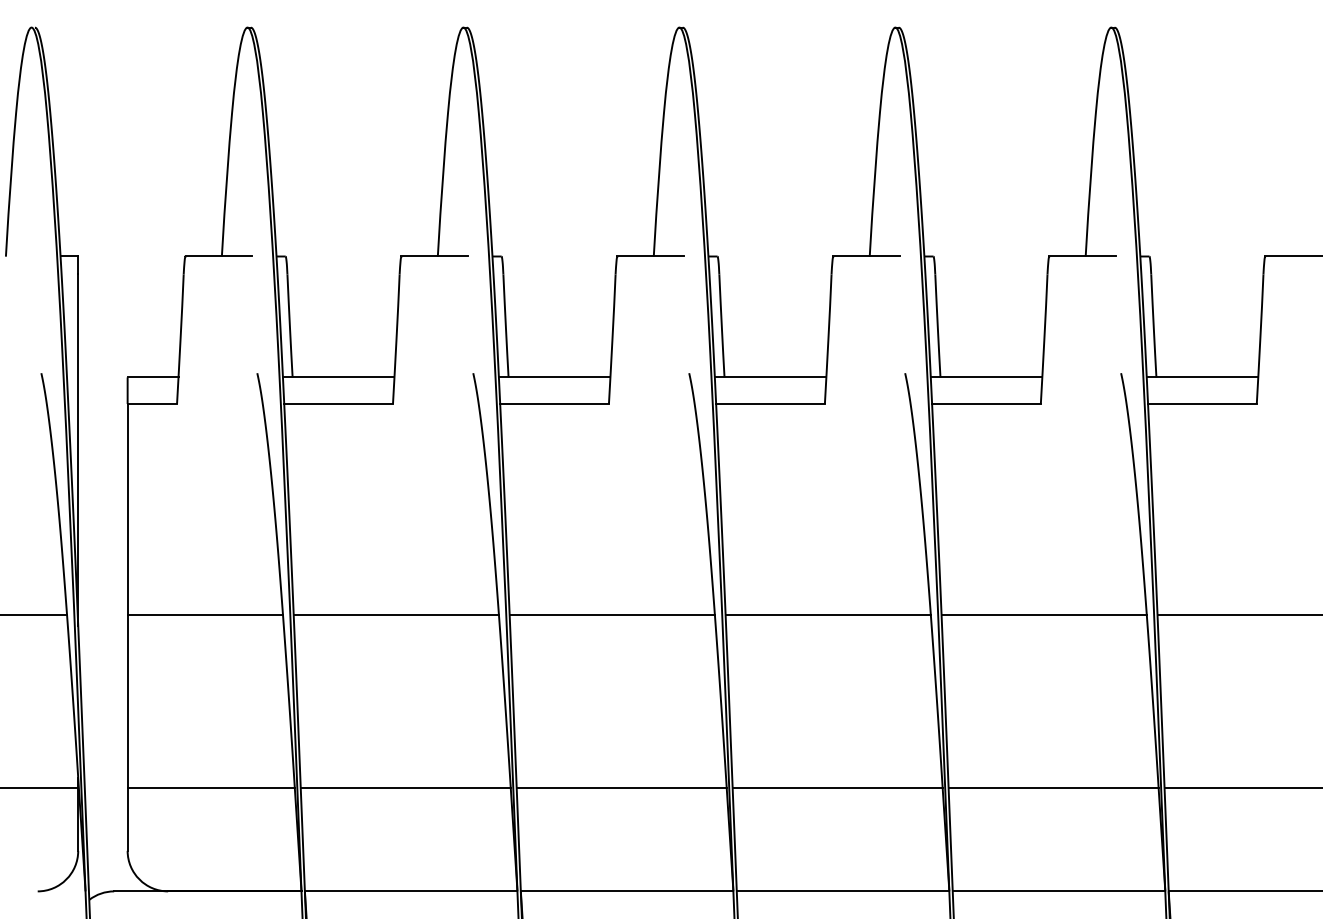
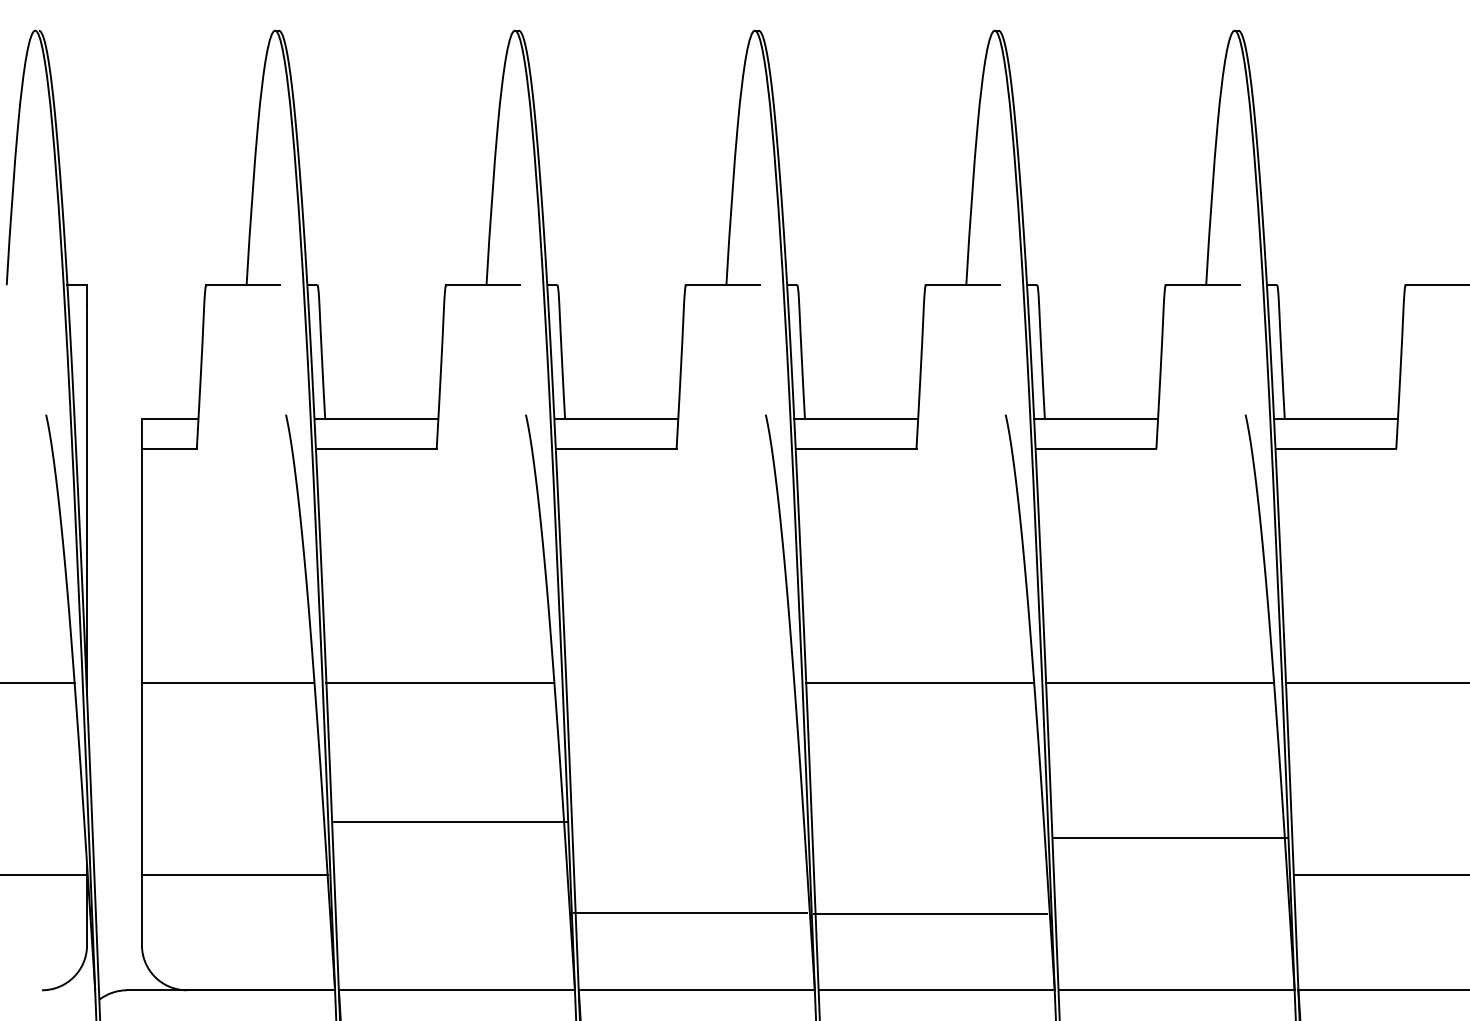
line: (612, 615) -> (680, 683), removed
line: (405, 788) -> (450, 822), moved
line: (621, 788) -> (690, 913), moved
line: (837, 788) -> (930, 914), moved
line: (1053, 788) -> (1170, 838), moved

